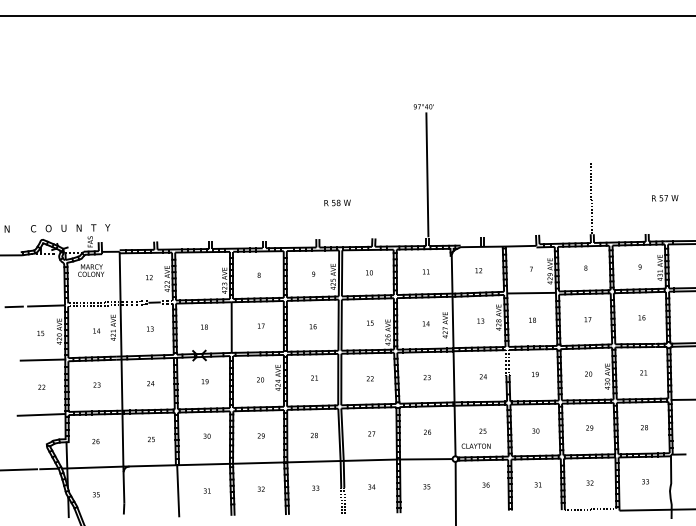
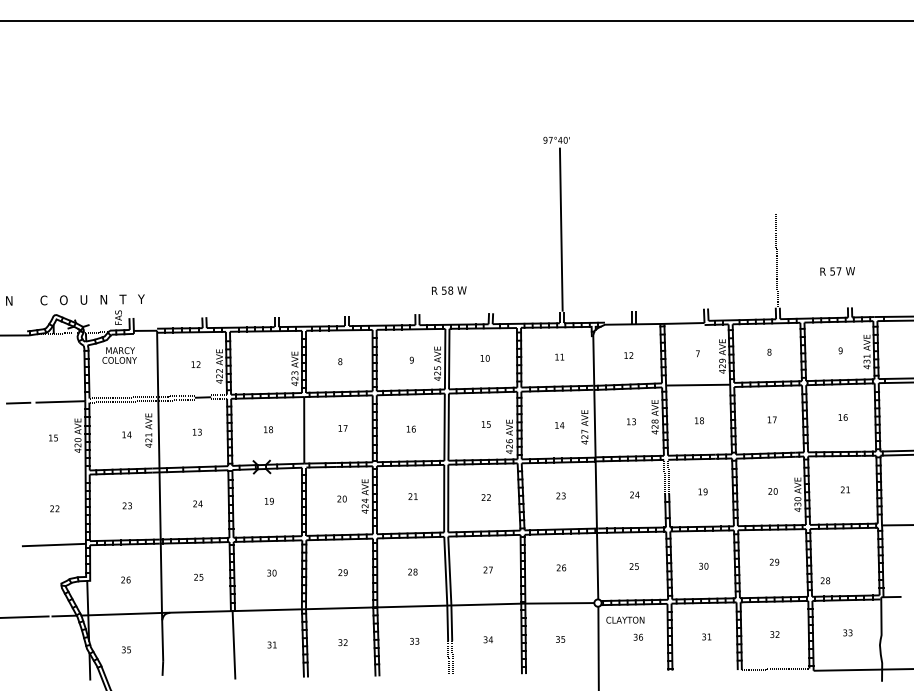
text: (665, 198) -> (837, 271), moved
text: (337, 202) -> (449, 290), moved
line: (43, 359) -> (56, 472), removed
text: (644, 427) -> (825, 580), moved
text: (476, 445) -> (625, 619), moved

